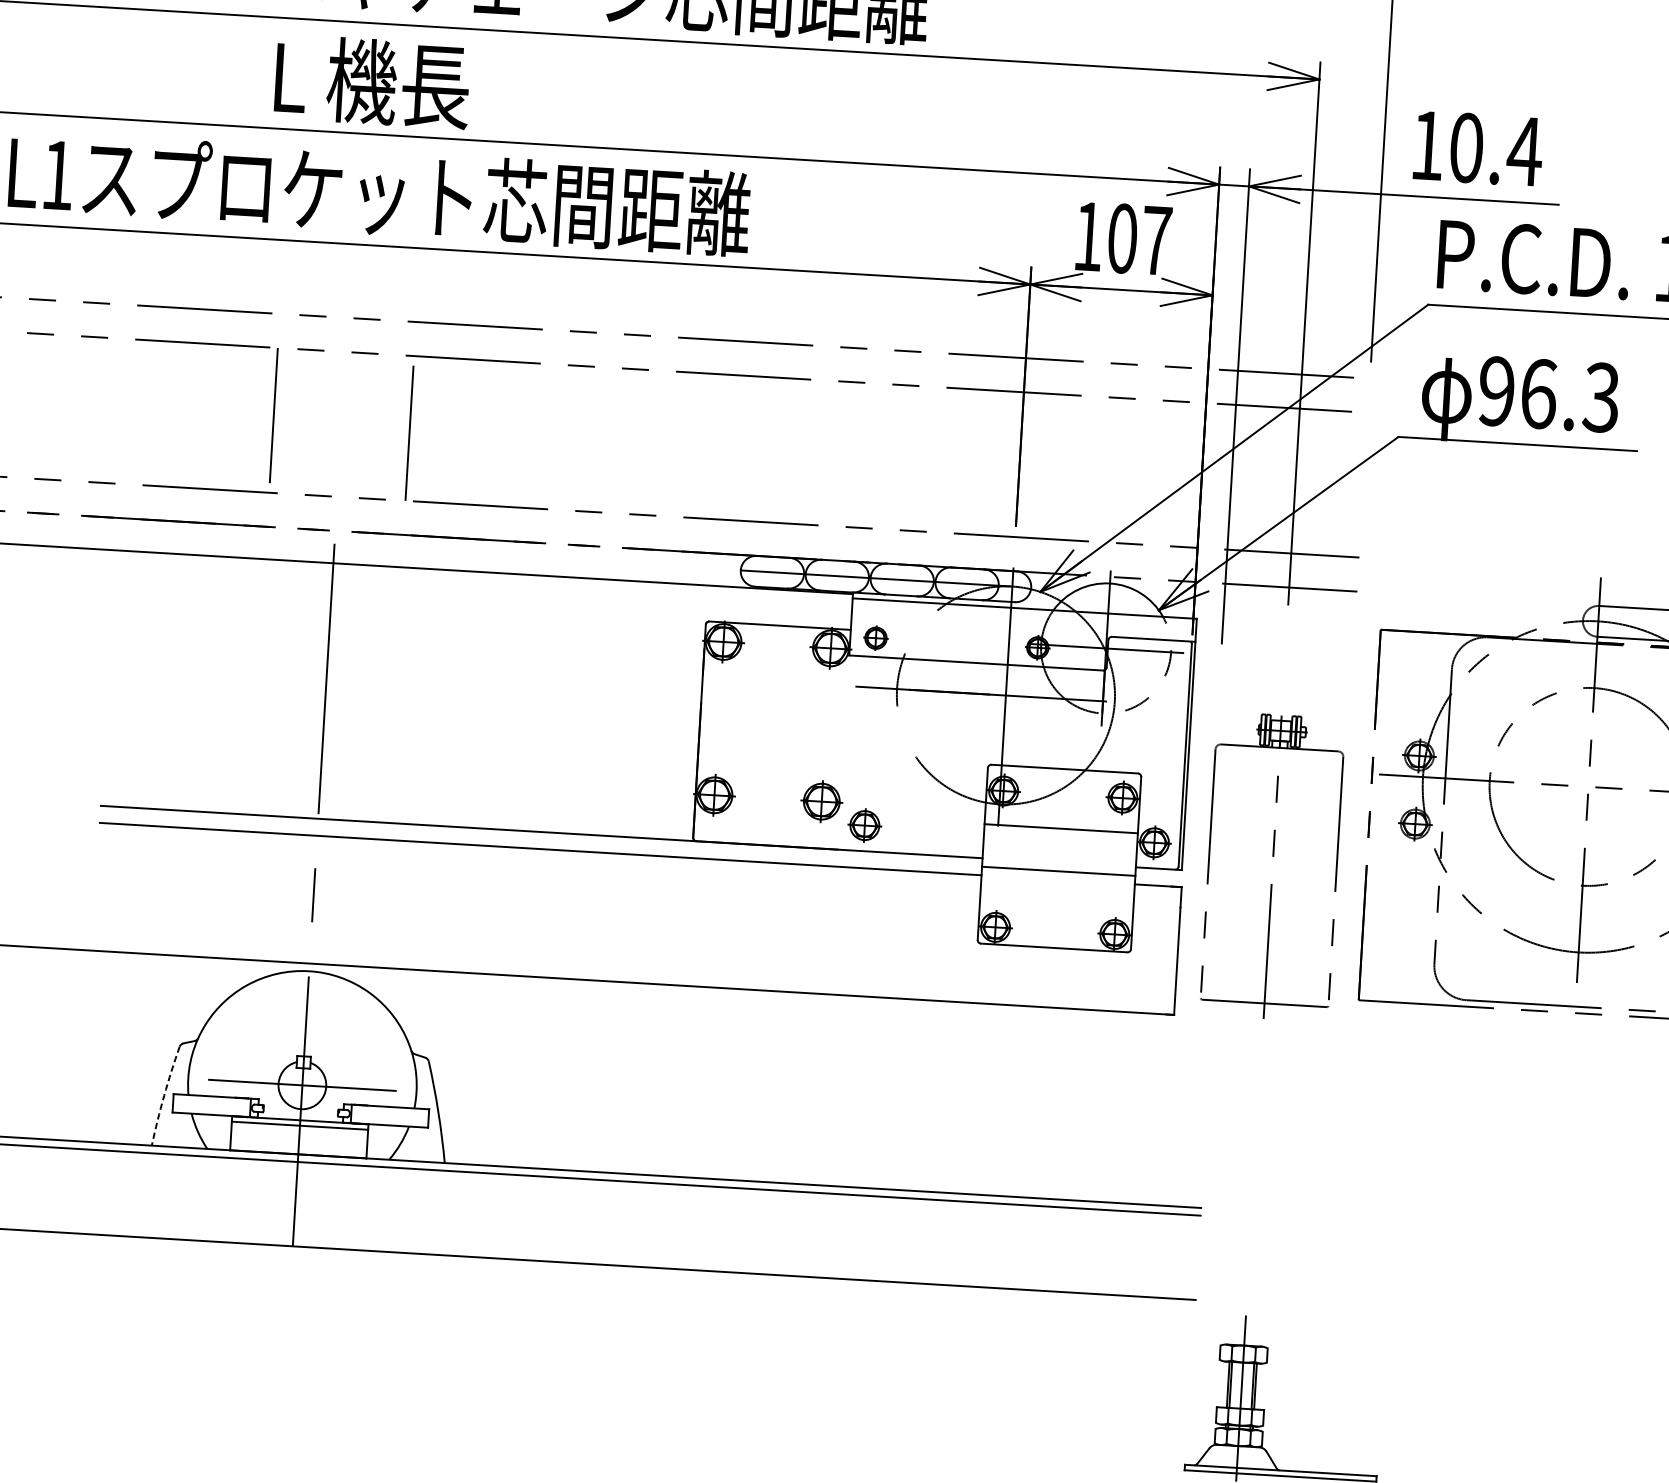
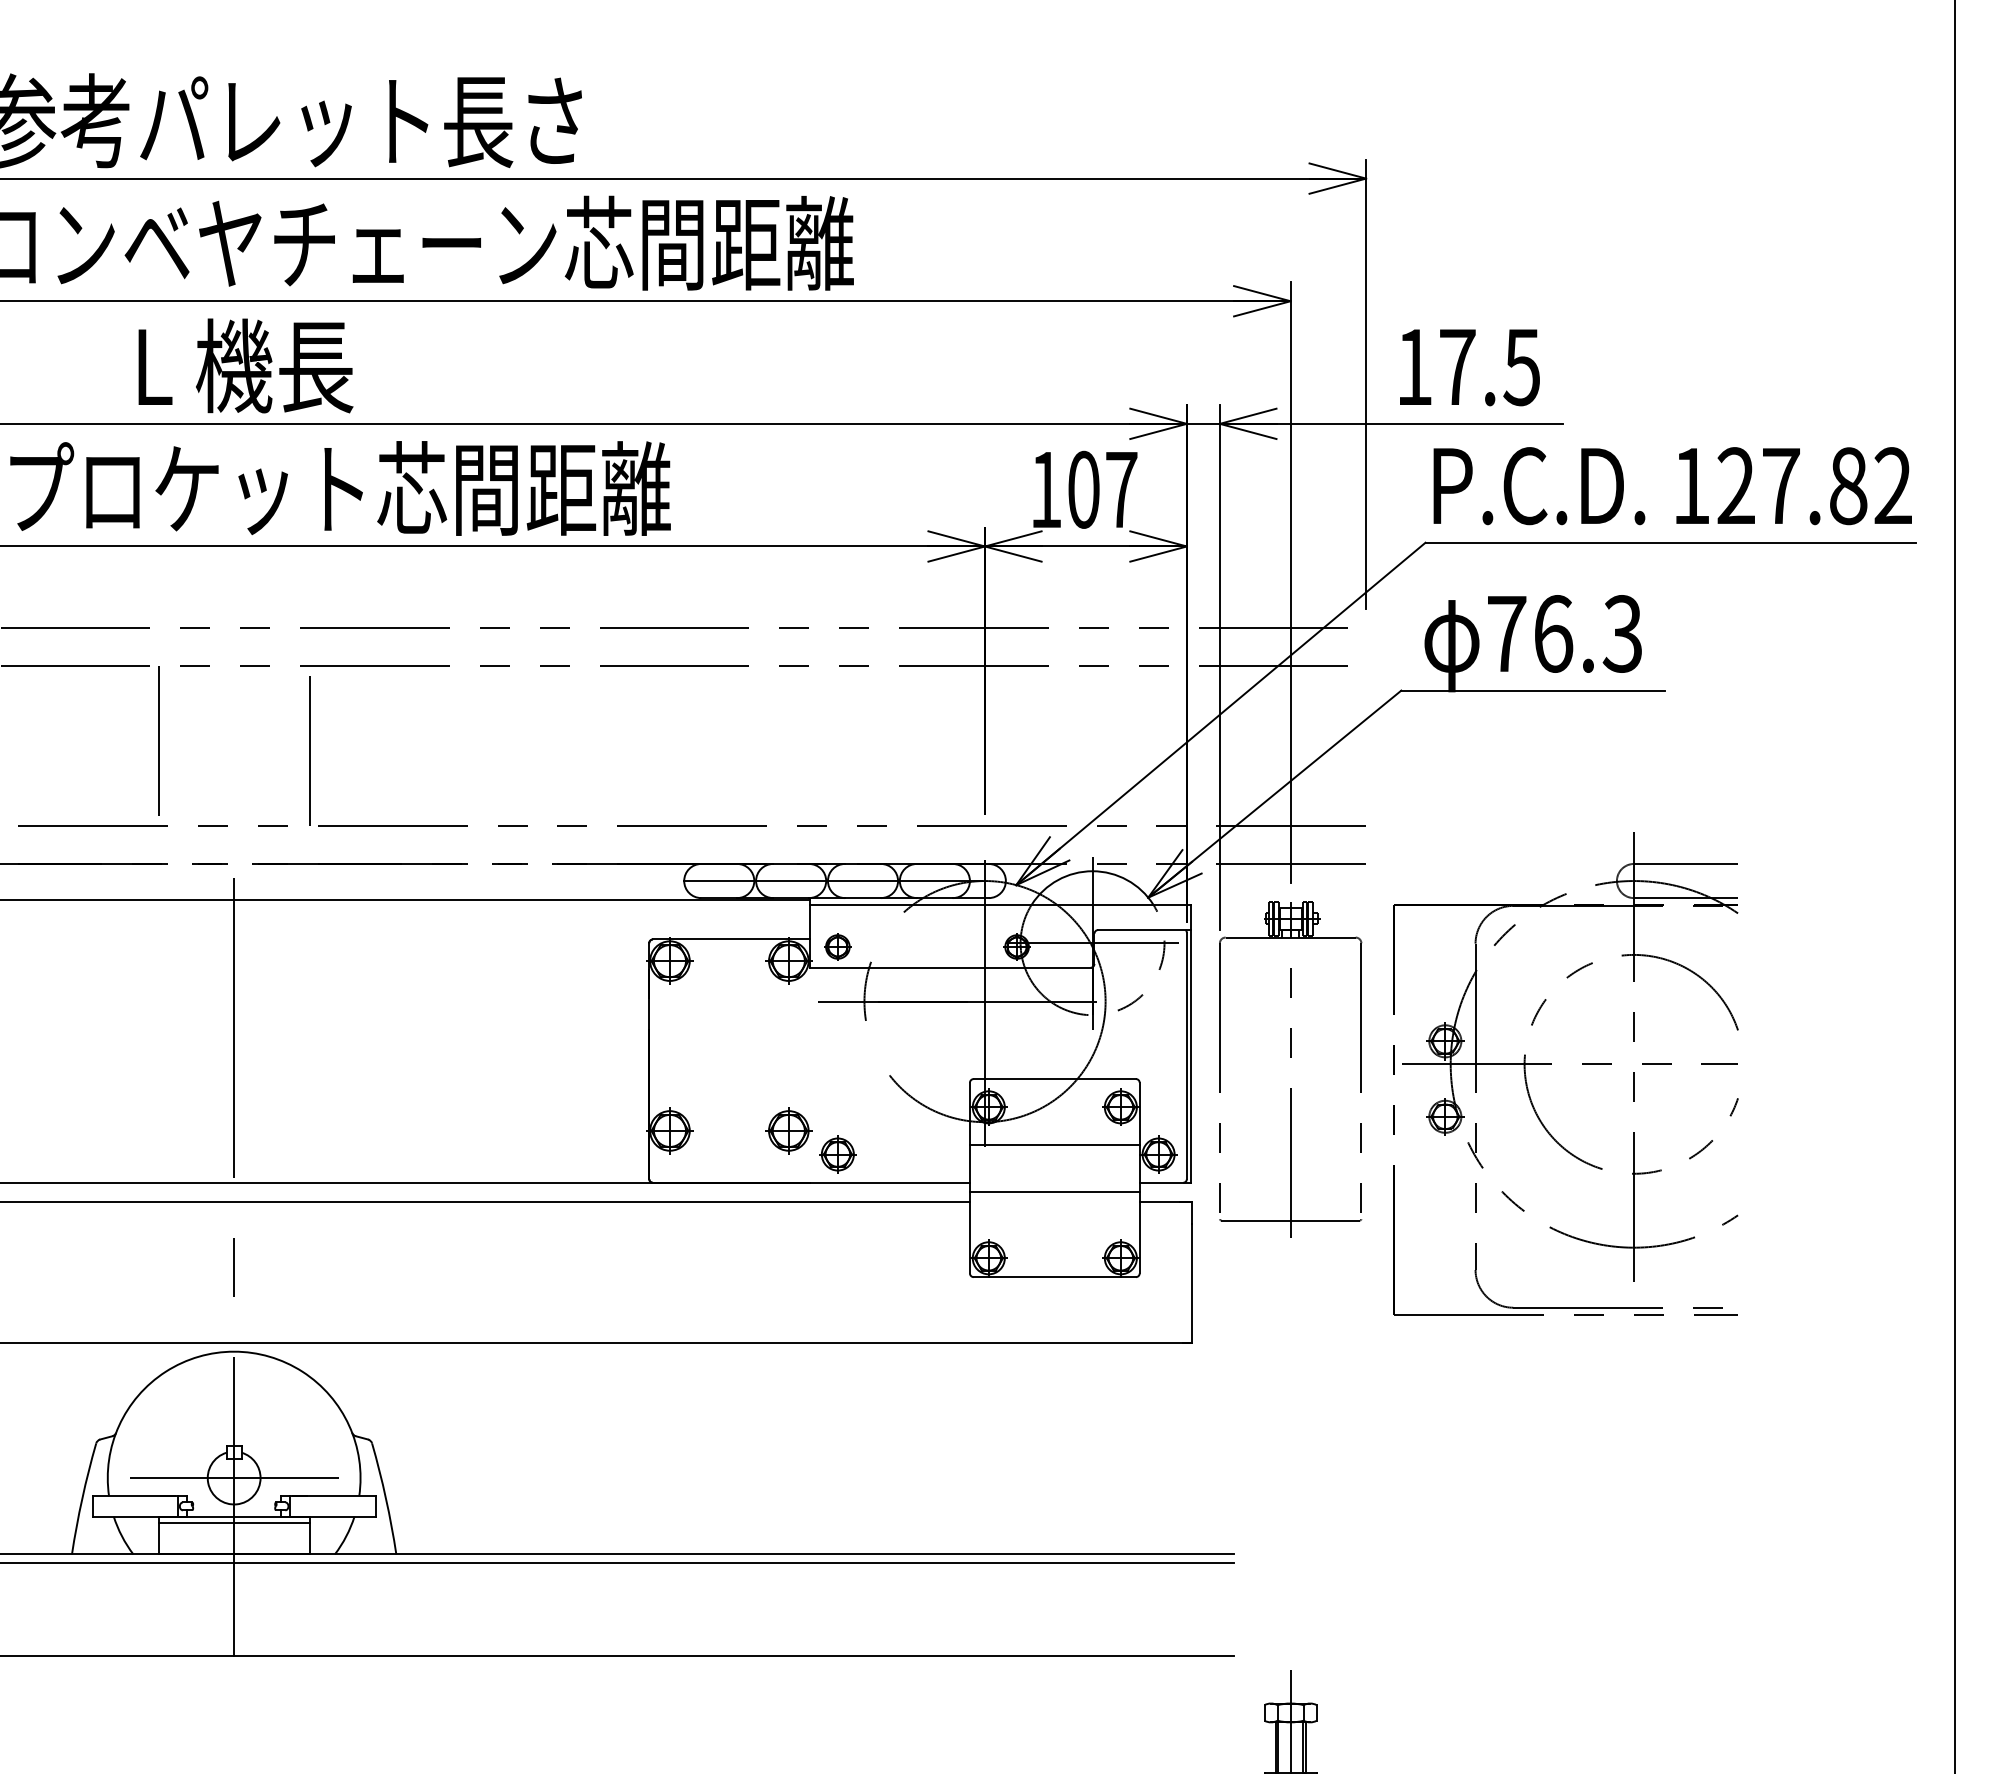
text: (1496, 150) -> (1490, 367), 10.4 -> 17.5
text: (1496, 391) -> (1506, 633), 96.3 -> 76.3
part: (1273, 856) -> (1290, 1057), moved
arc: (164, 1095) -> (82, 1498), dashed -> solid

